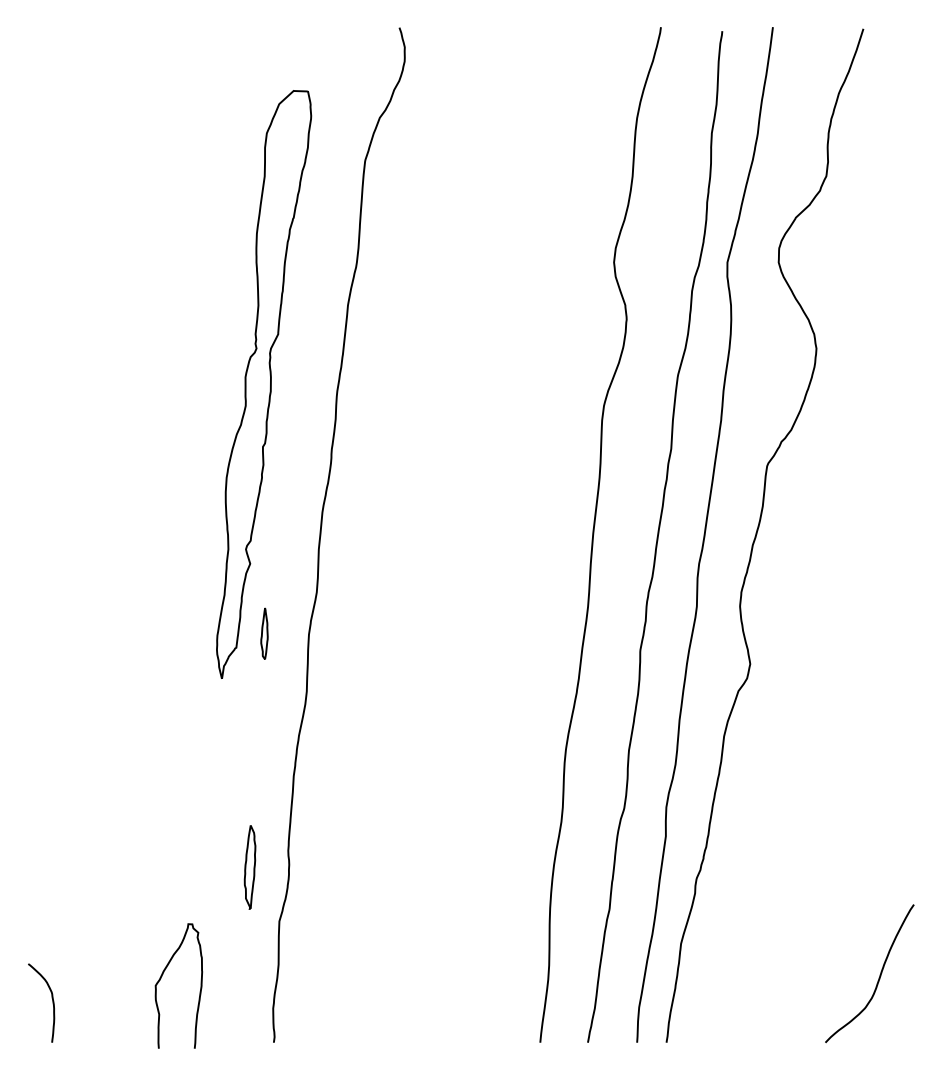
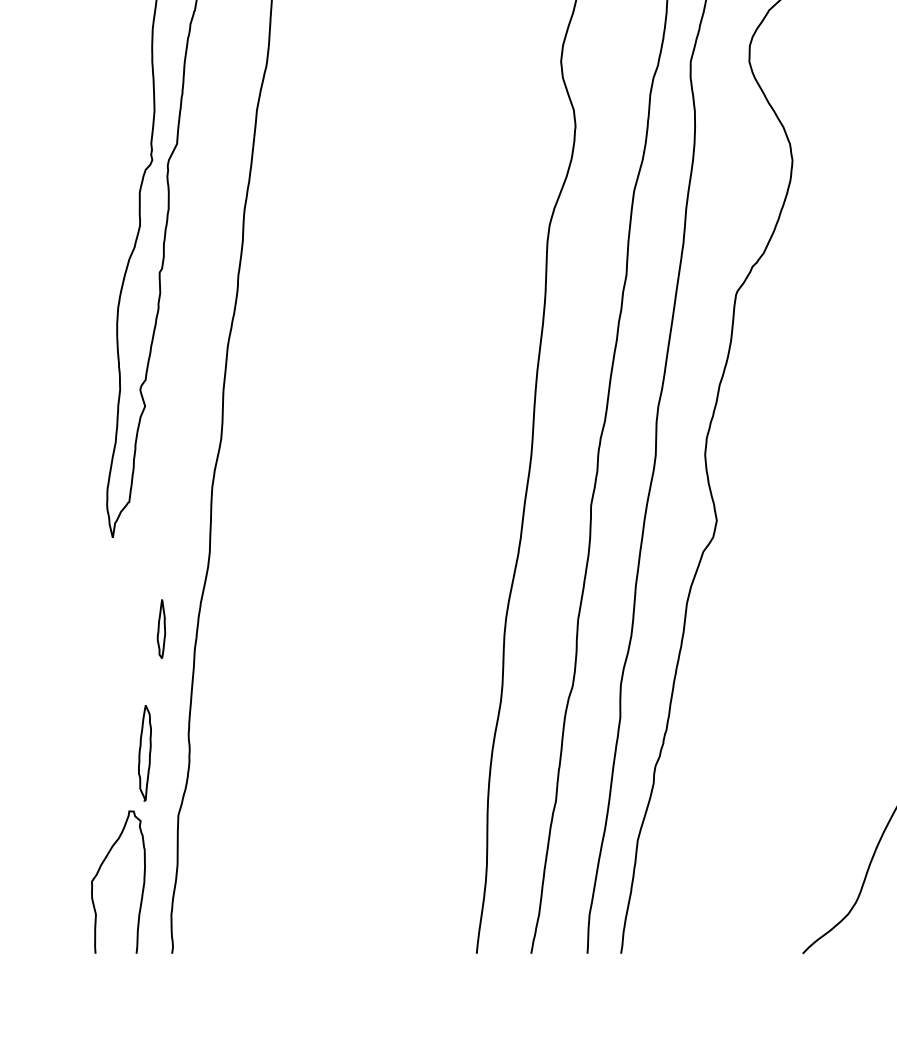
part: (264, 633) -> (161, 628), moved
curve: (162, 976) -> (99, 871), moved

